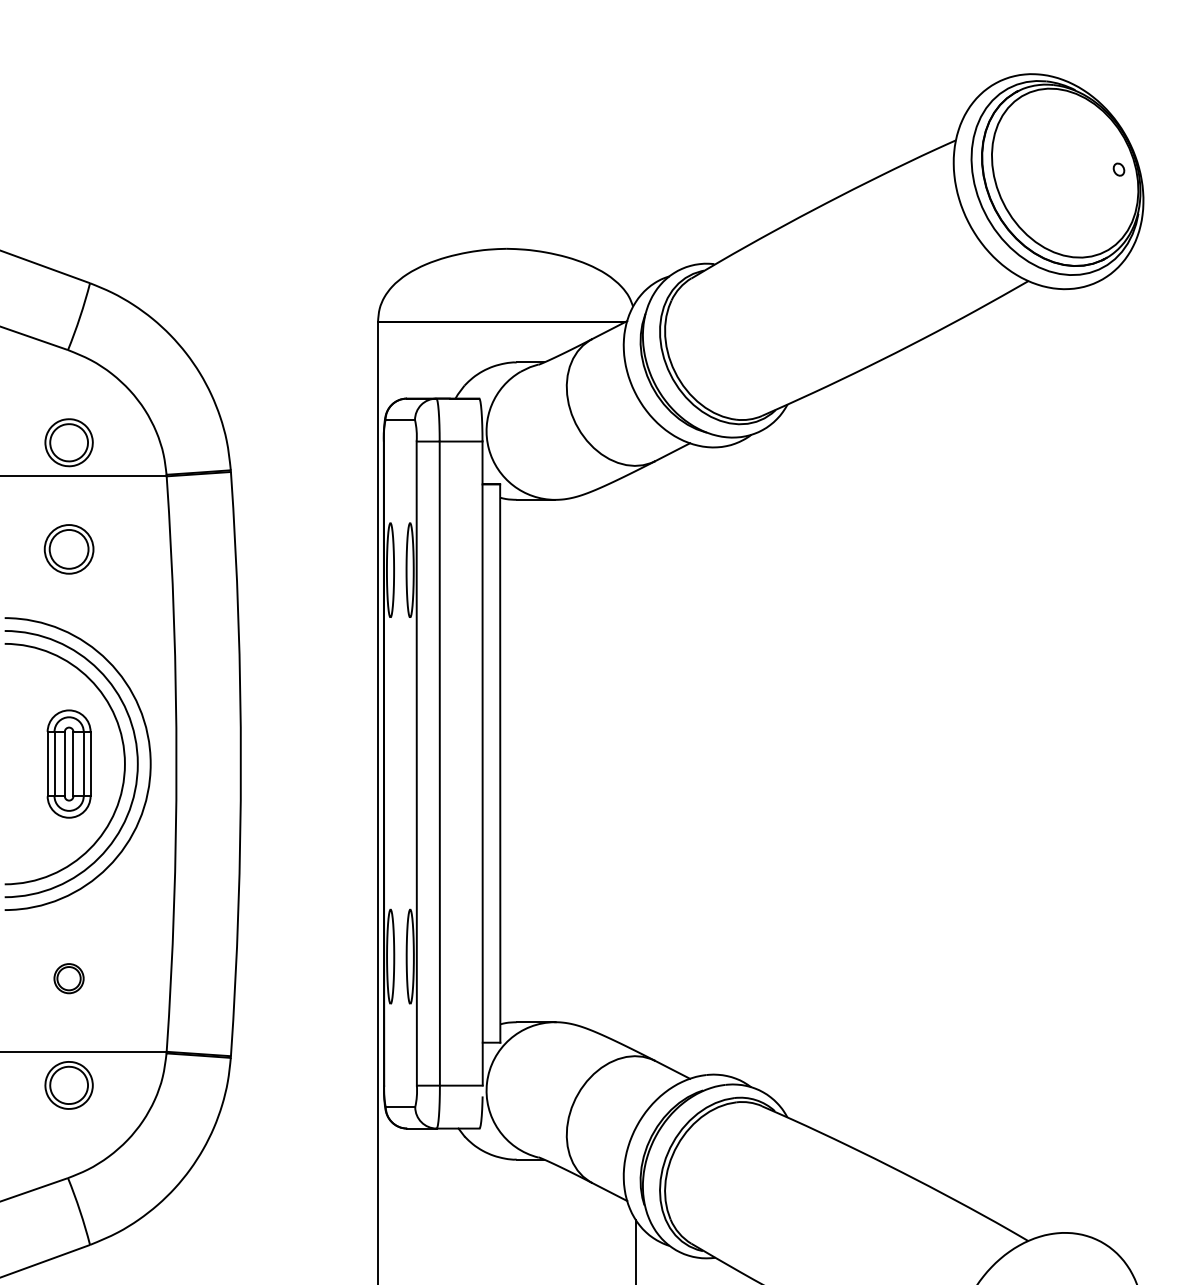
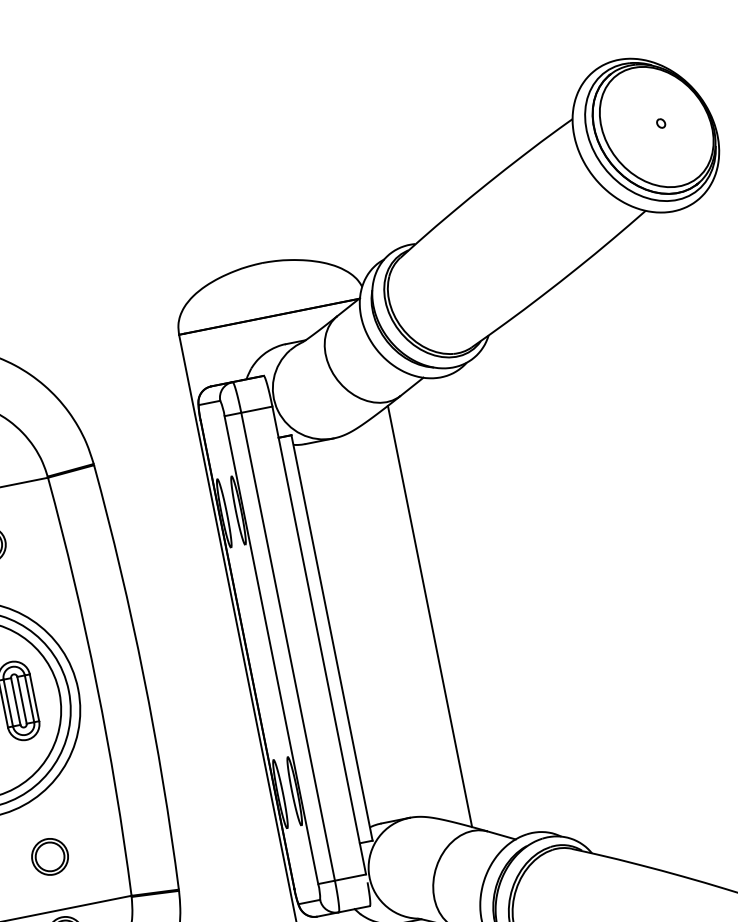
part: (1118, 169) -> (660, 123), moved
line: (635, 760) -> (429, 616), added
part: (68, 978) -> (49, 856), size x1.67

